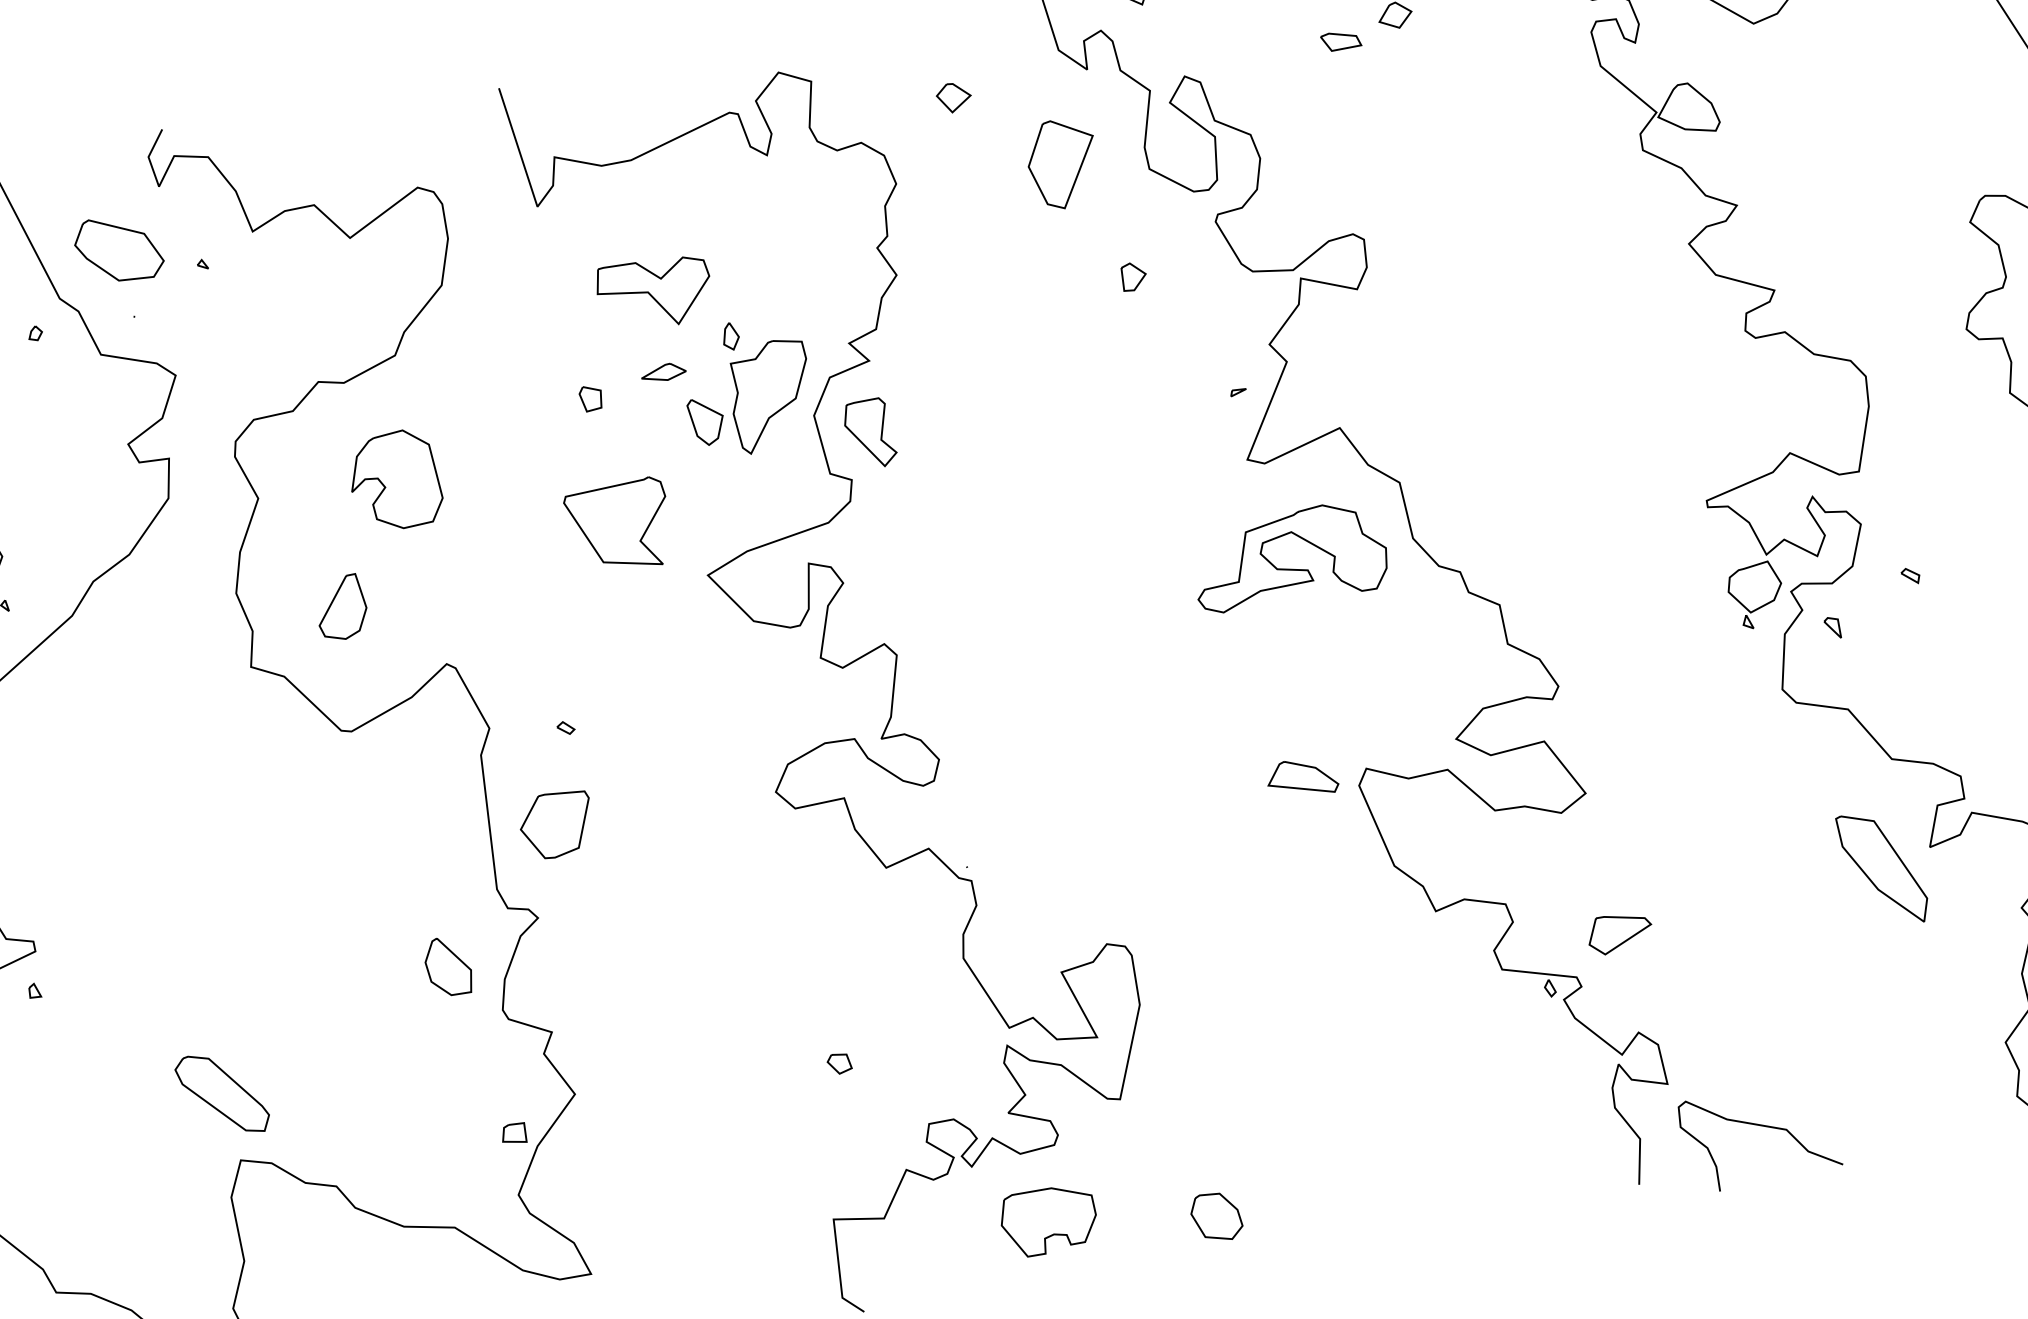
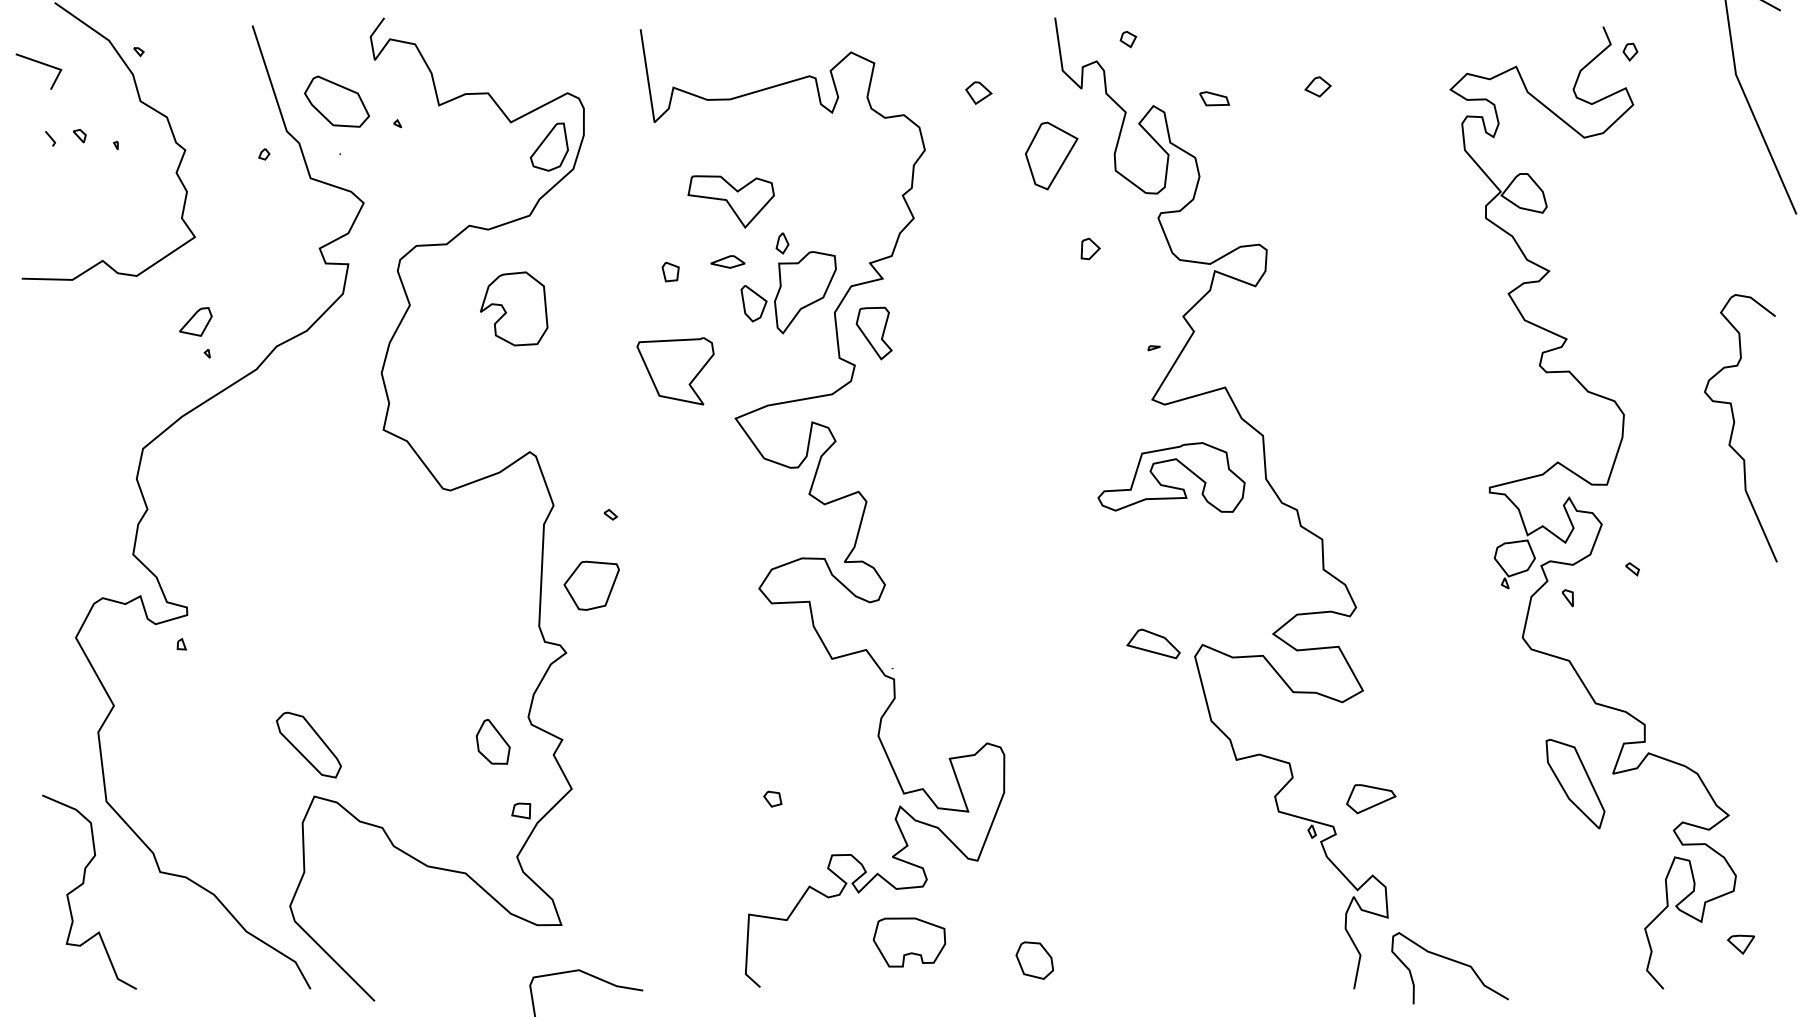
part: (1340, 40) -> (1214, 98), moved
part: (340, 607) -> (548, 146), moved
part: (447, 966) -> (492, 741), moved

